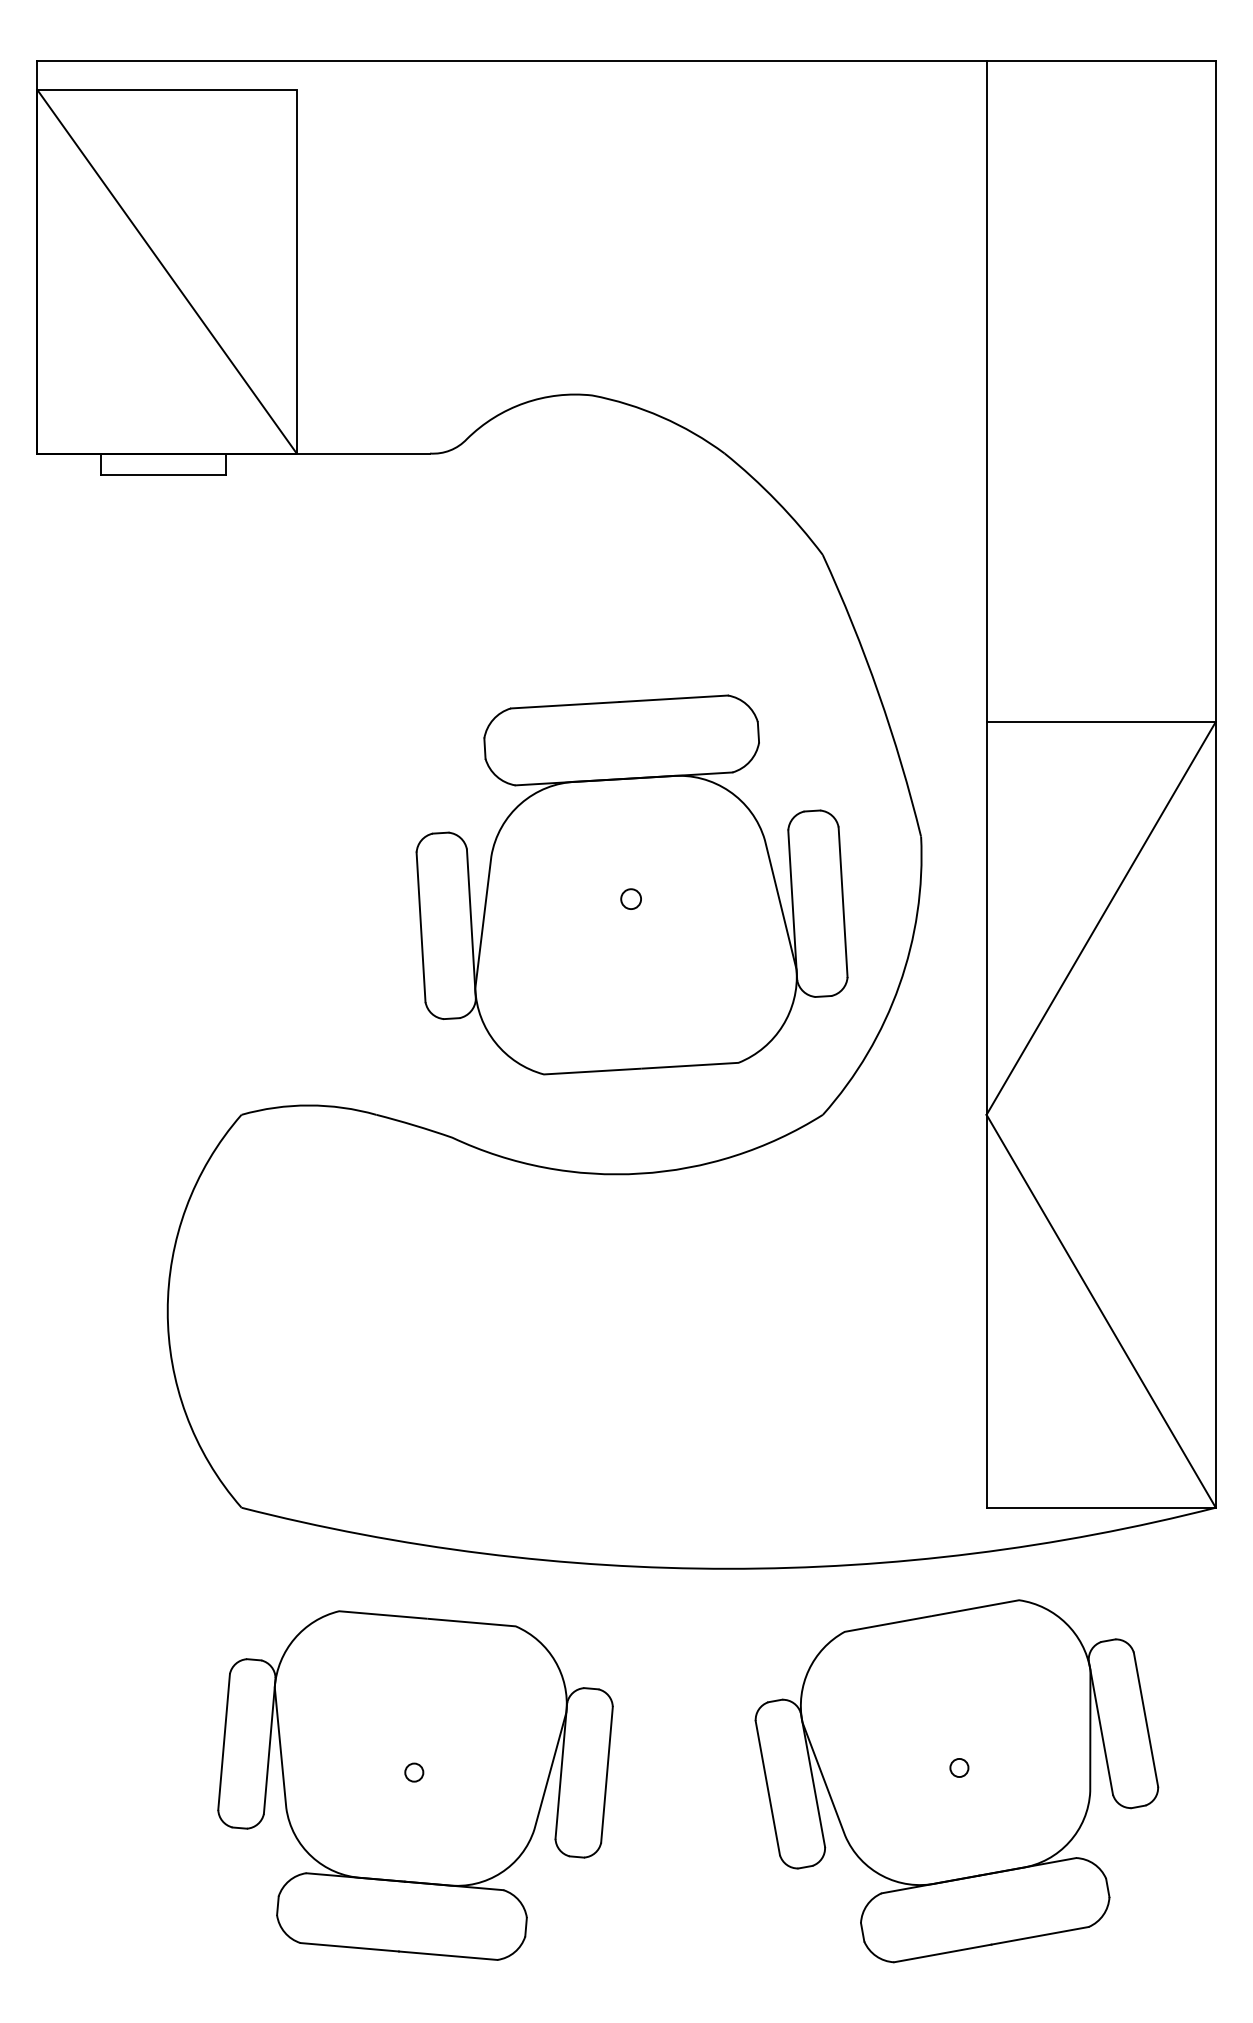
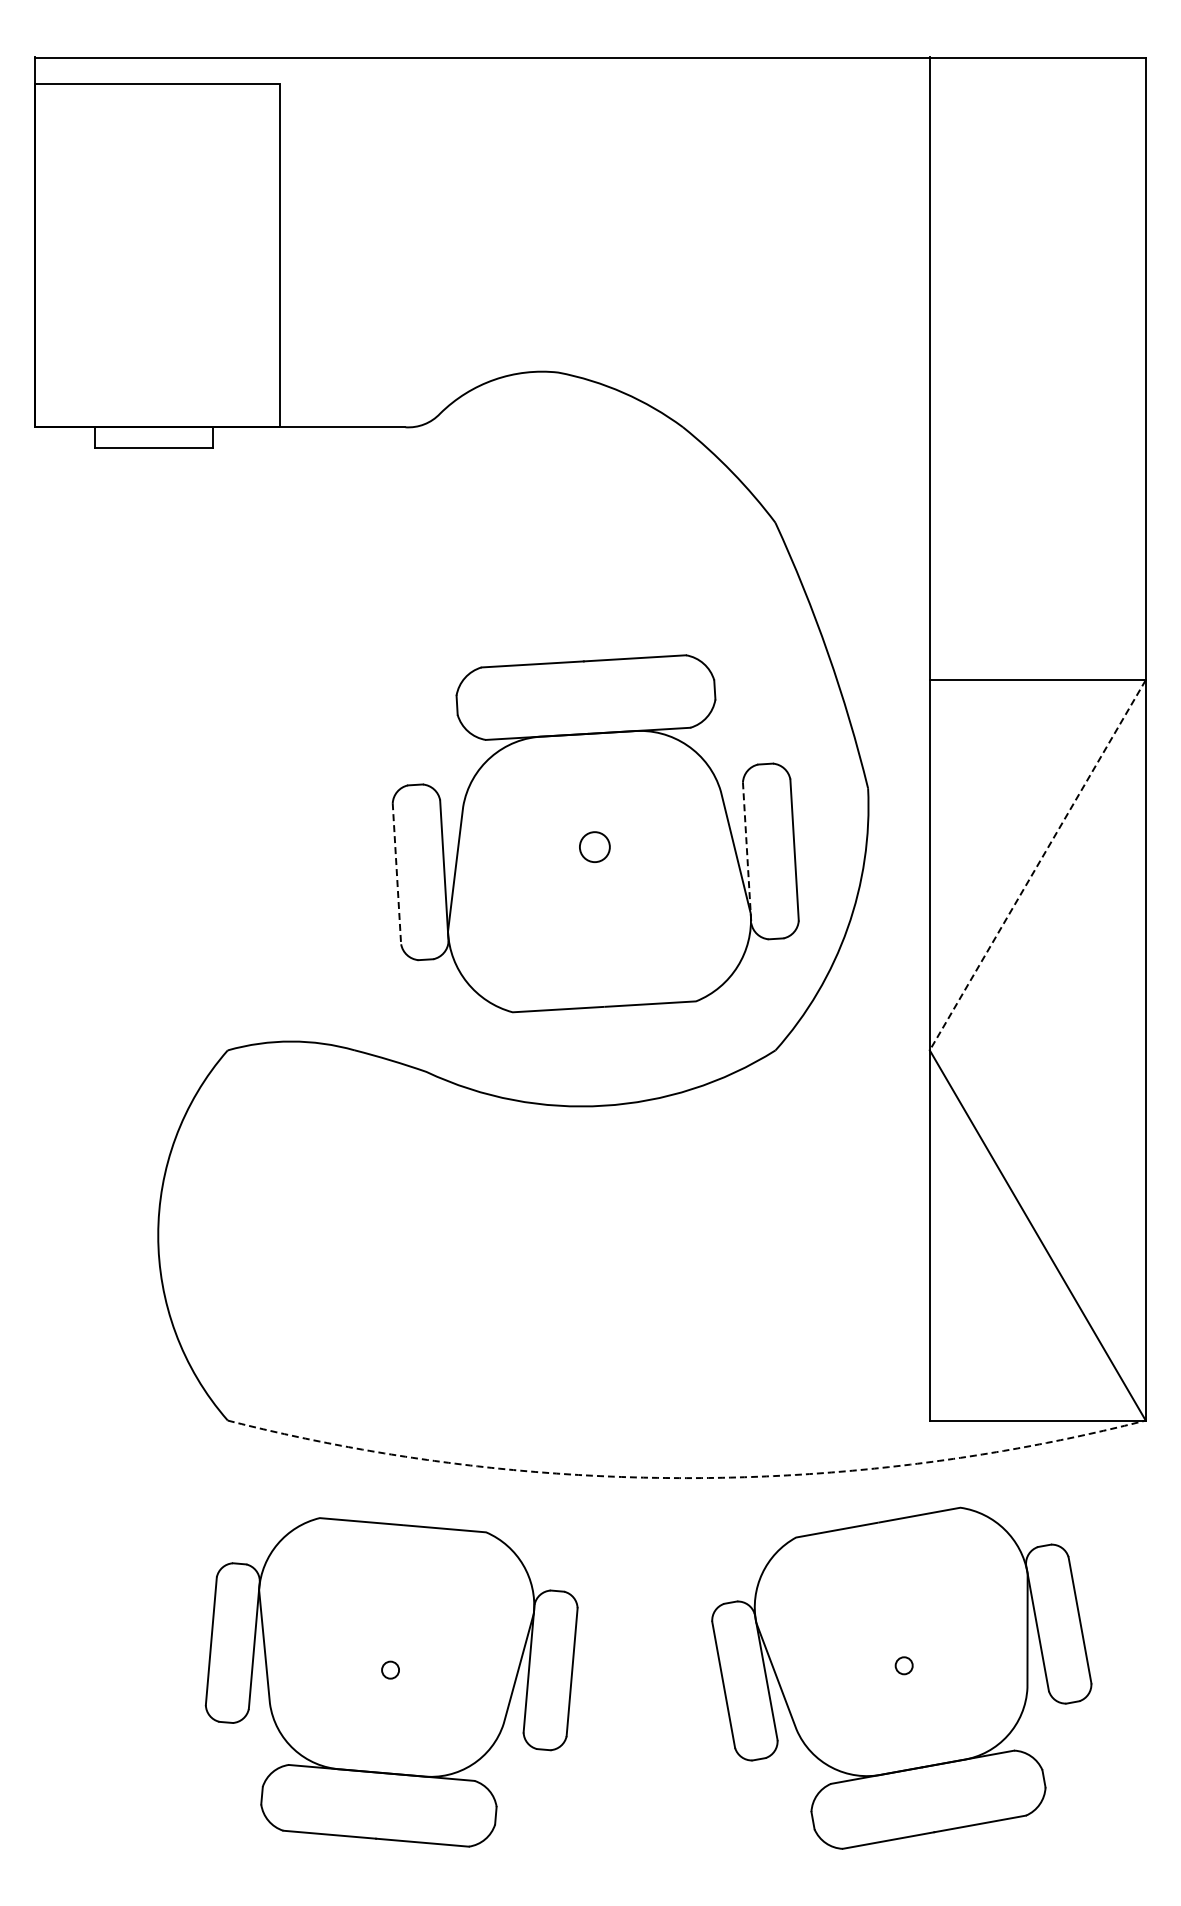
line: (166, 271) -> (157, 255), removed
circle: (630, 898) -> (594, 846), size x1.6
line: (793, 904) -> (747, 852), solid -> dashed
line: (1100, 918) -> (1037, 865), solid -> dashed
line: (420, 927) -> (396, 873), solid -> dashed
arc: (728, 1569) -> (686, 1478), solid -> dashed

